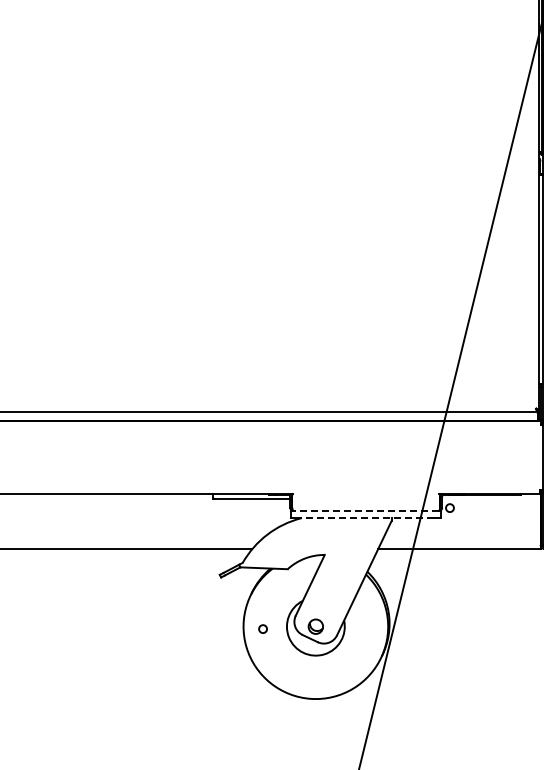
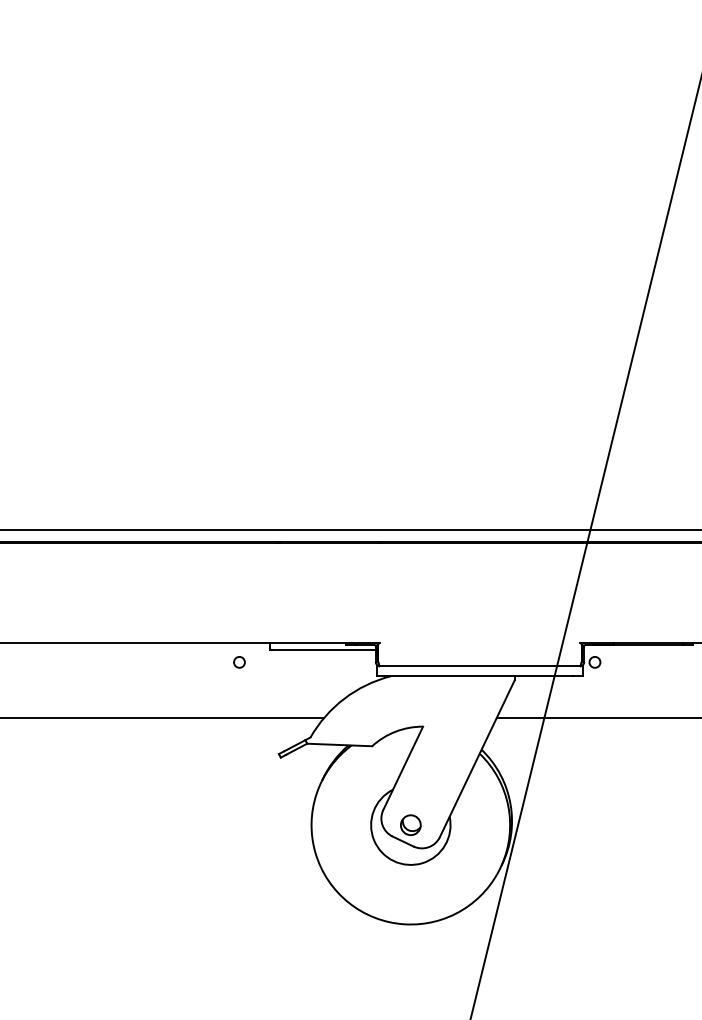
line: (366, 511) -> (480, 667), dashed -> solid
line: (366, 518) -> (480, 676), dashed -> solid
circle: (262, 628) -> (238, 661), moved

